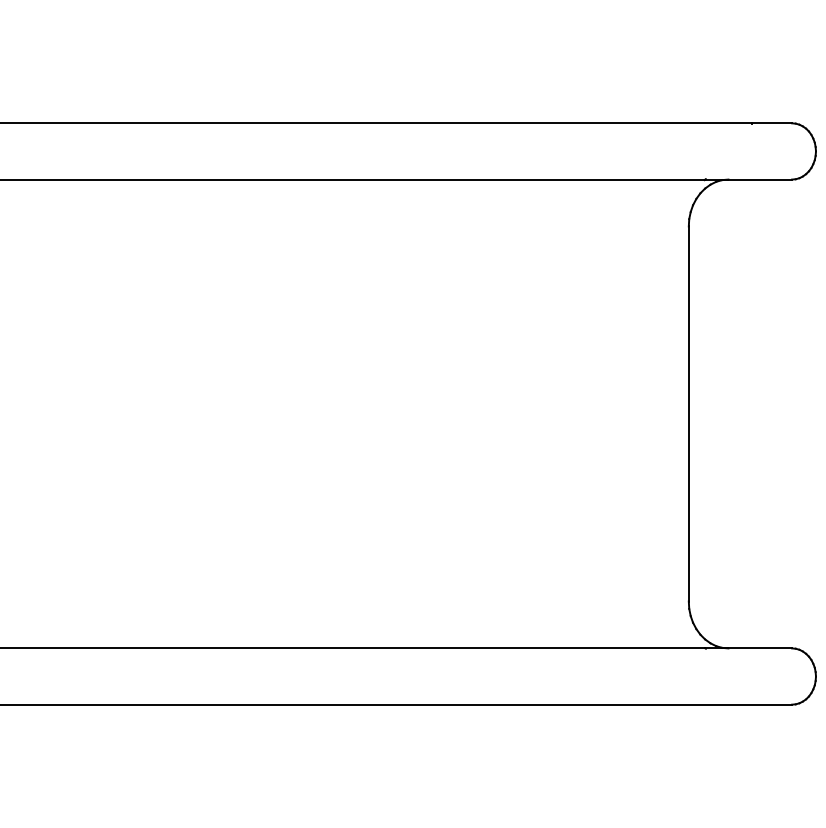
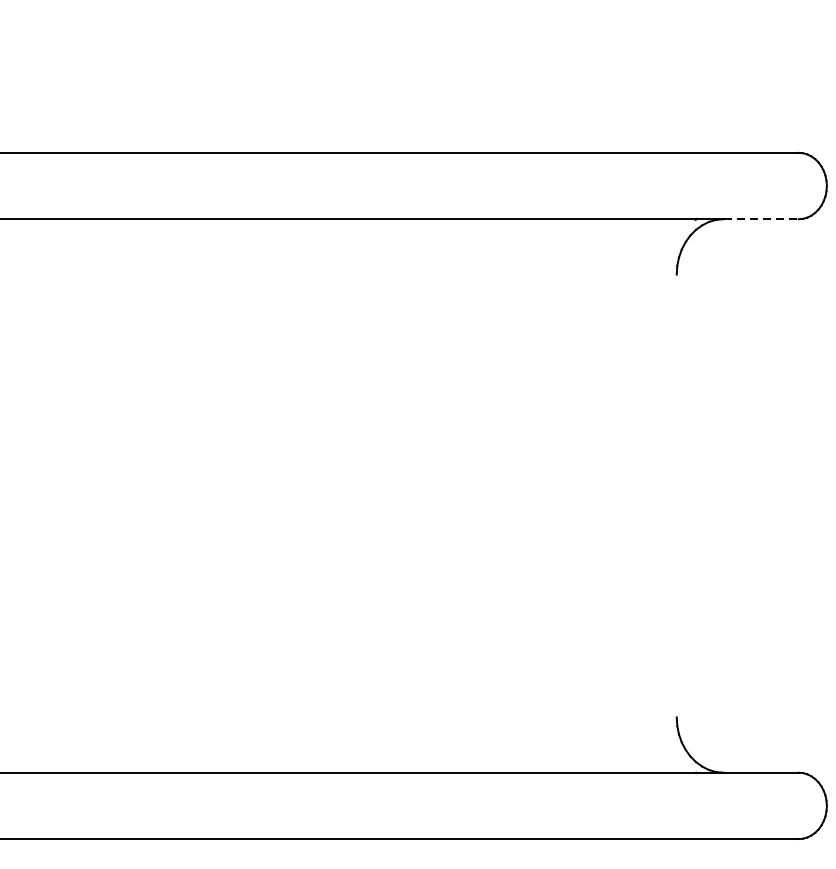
line: (760, 179) -> (761, 219), solid -> dashed
line: (688, 413) -> (676, 495), removed

